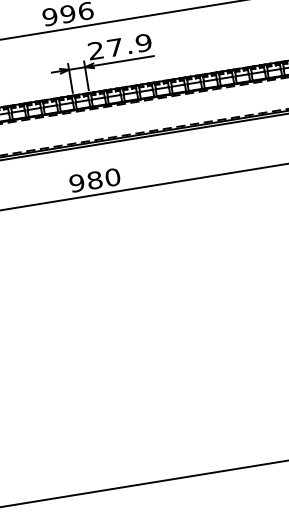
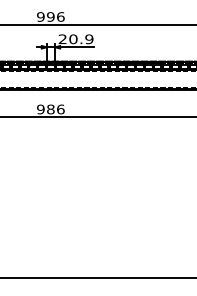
text: (115, 47) -> (73, 39), 27.9 -> 20.9
text: (112, 177) -> (60, 109), 980 -> 986

